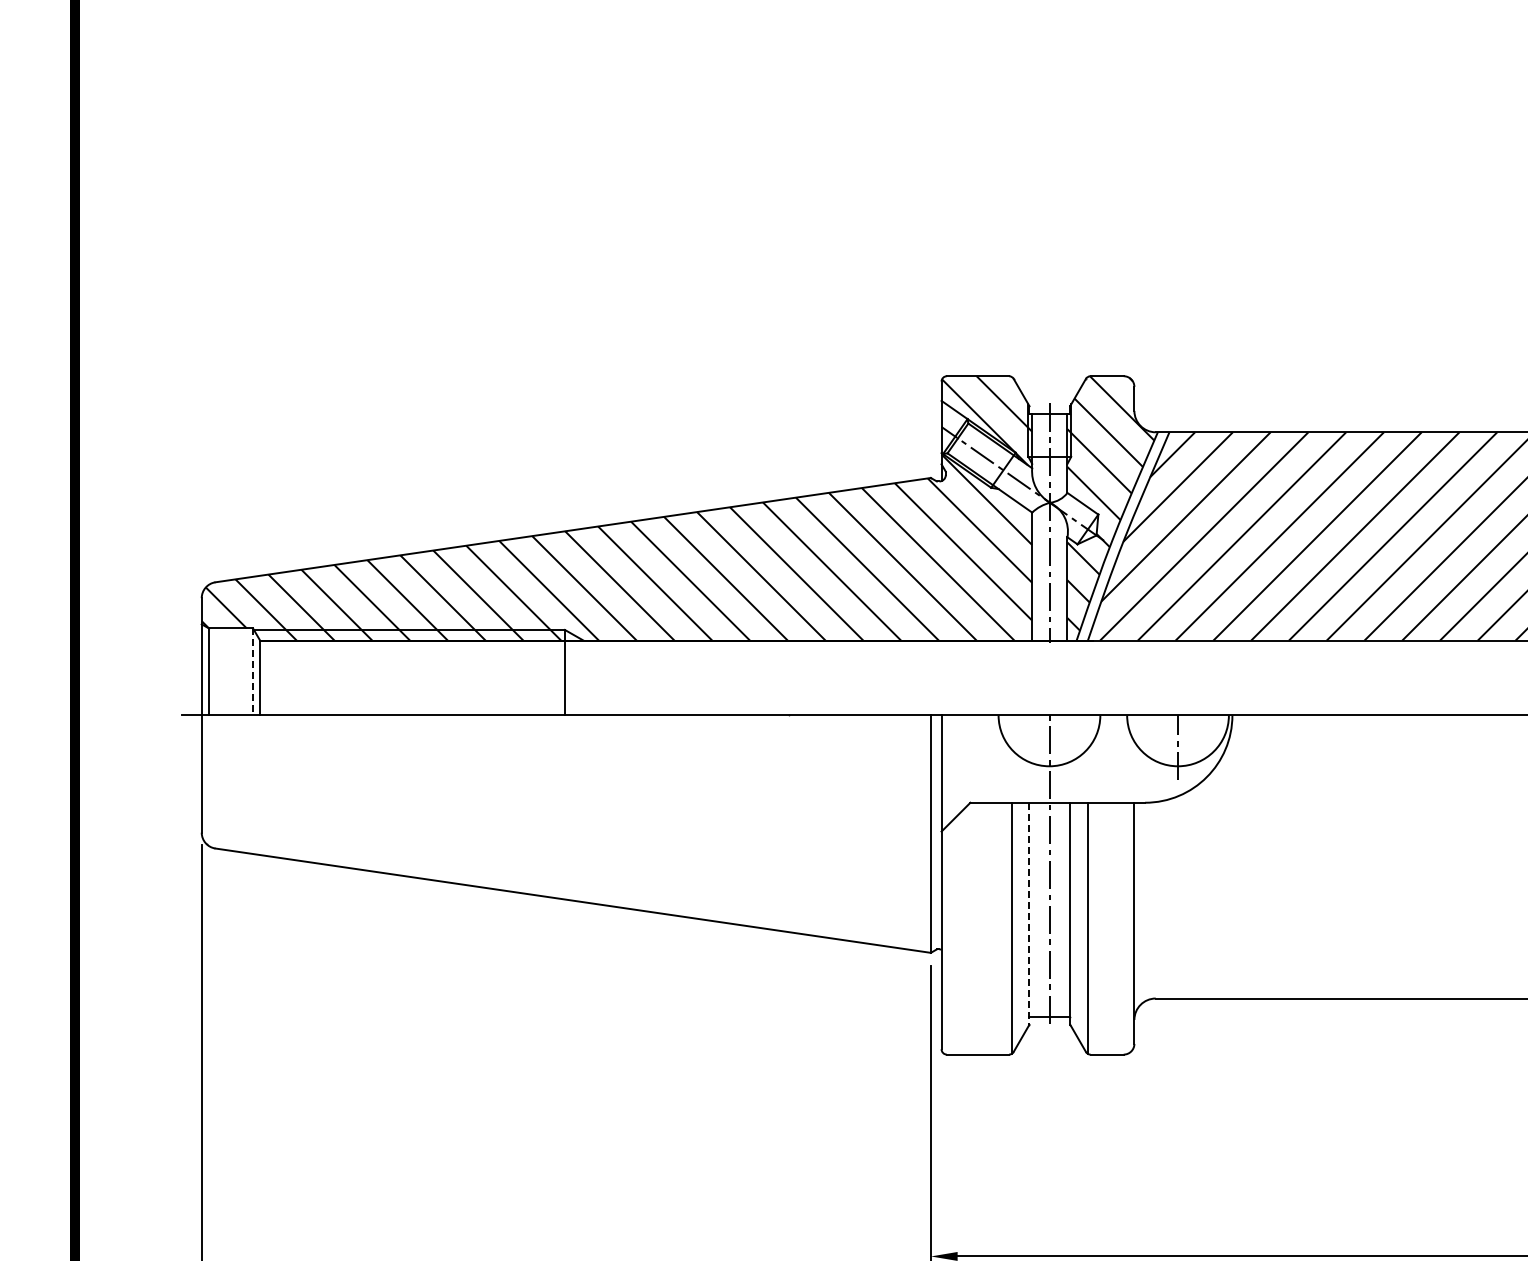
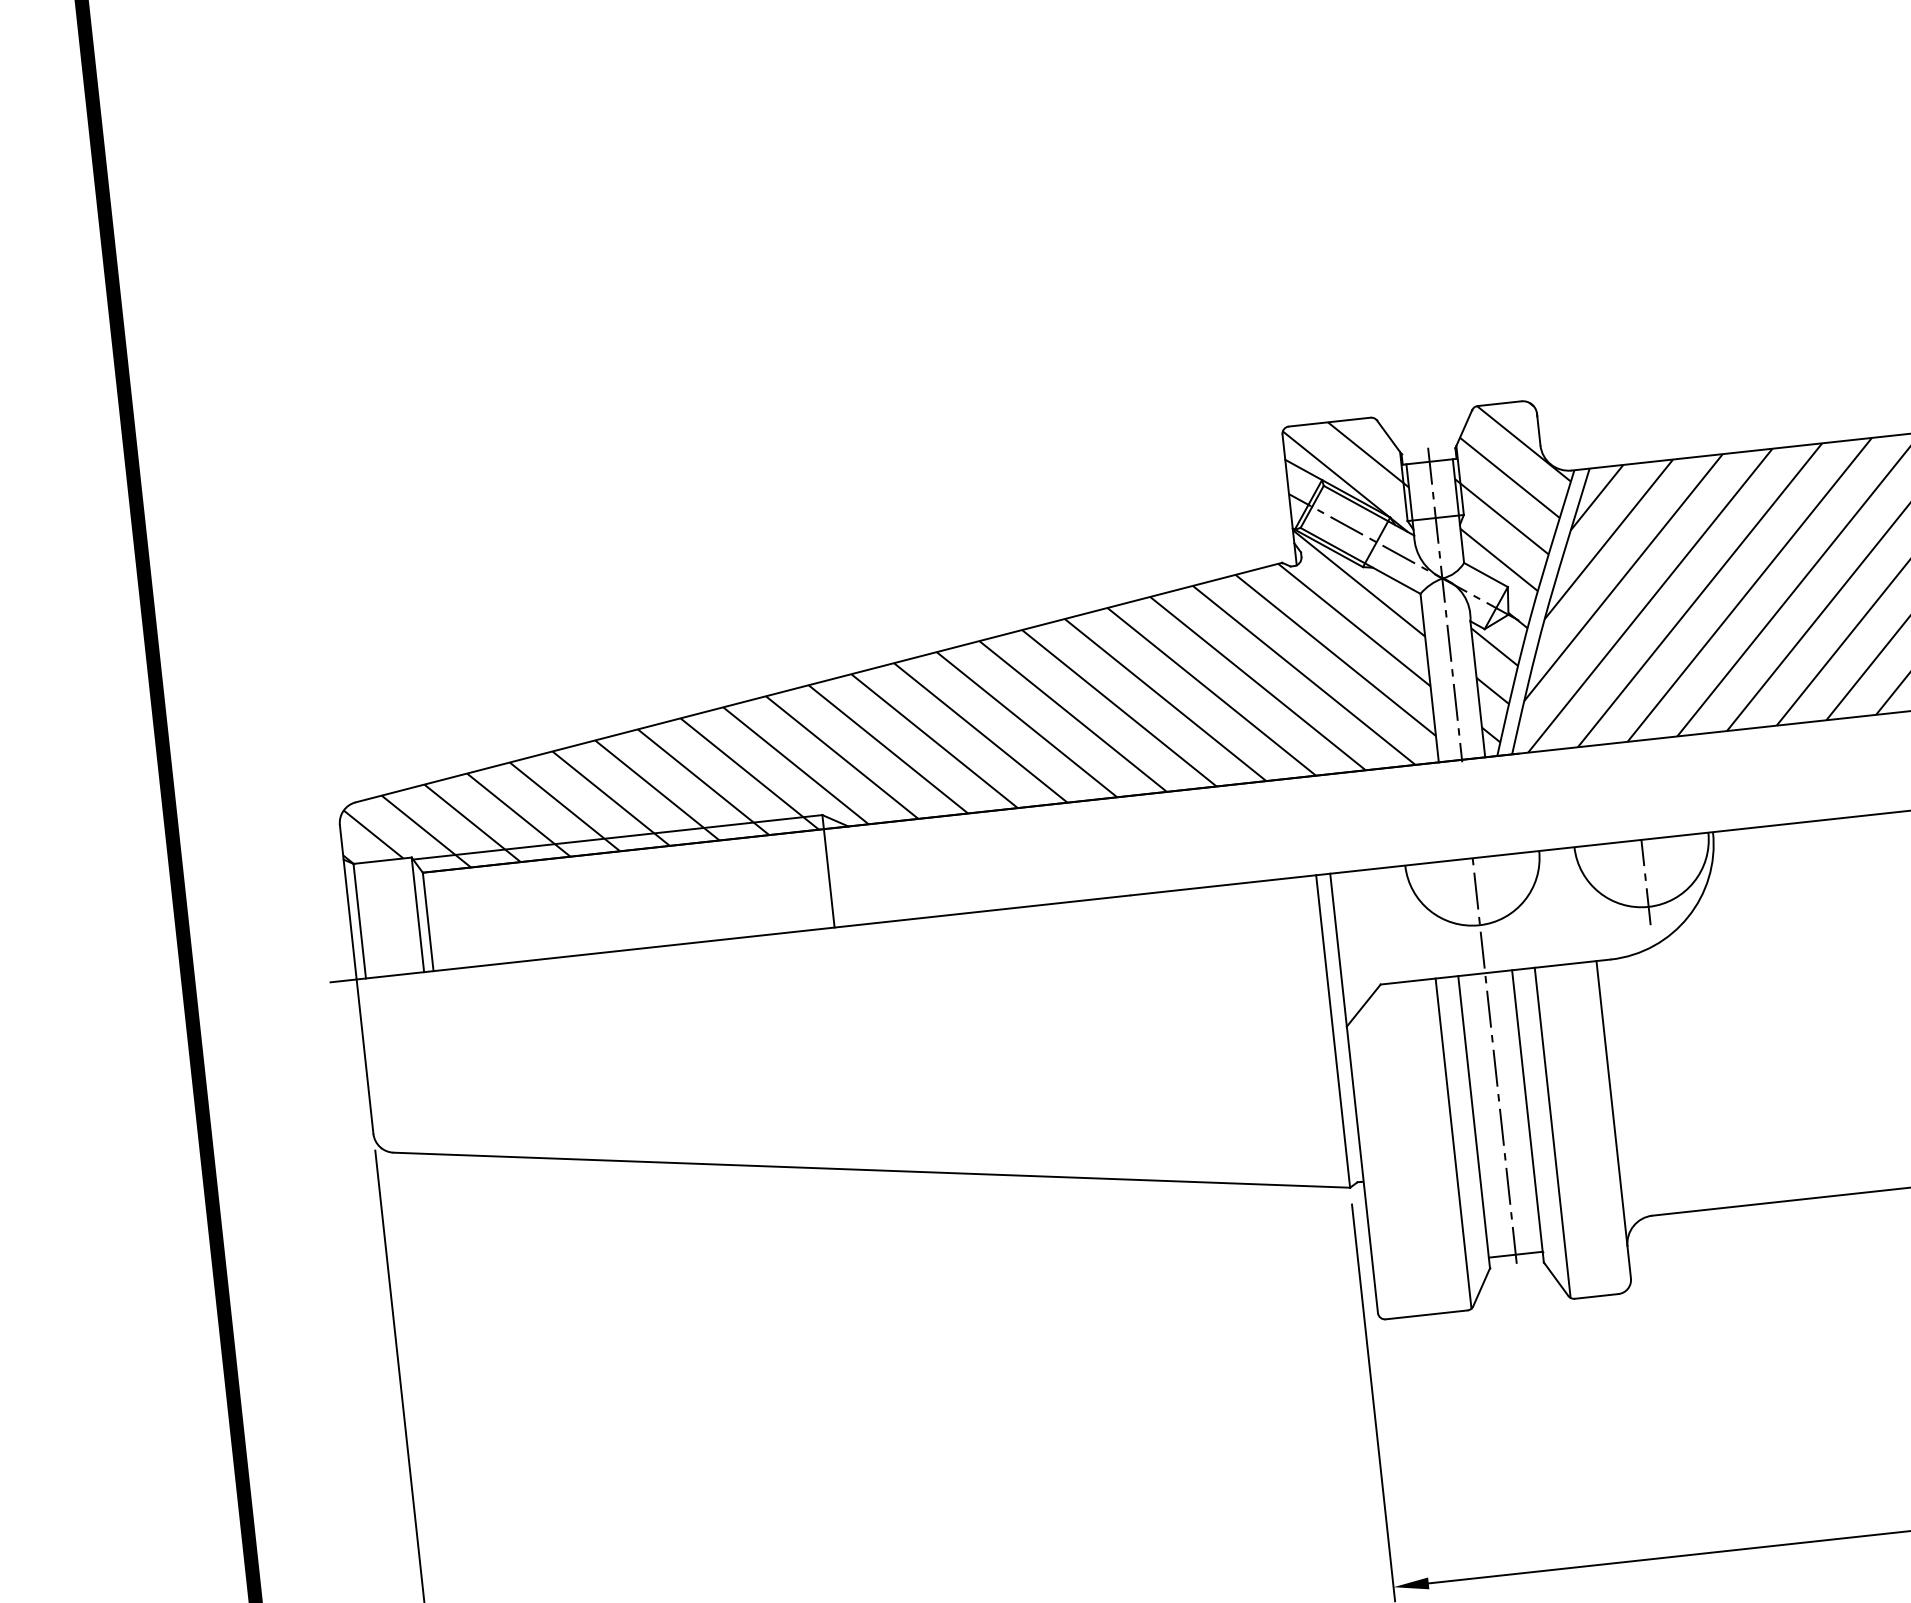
line: (253, 671) -> (418, 914), dashed -> solid
line: (1029, 914) -> (1474, 1123), dashed -> solid

